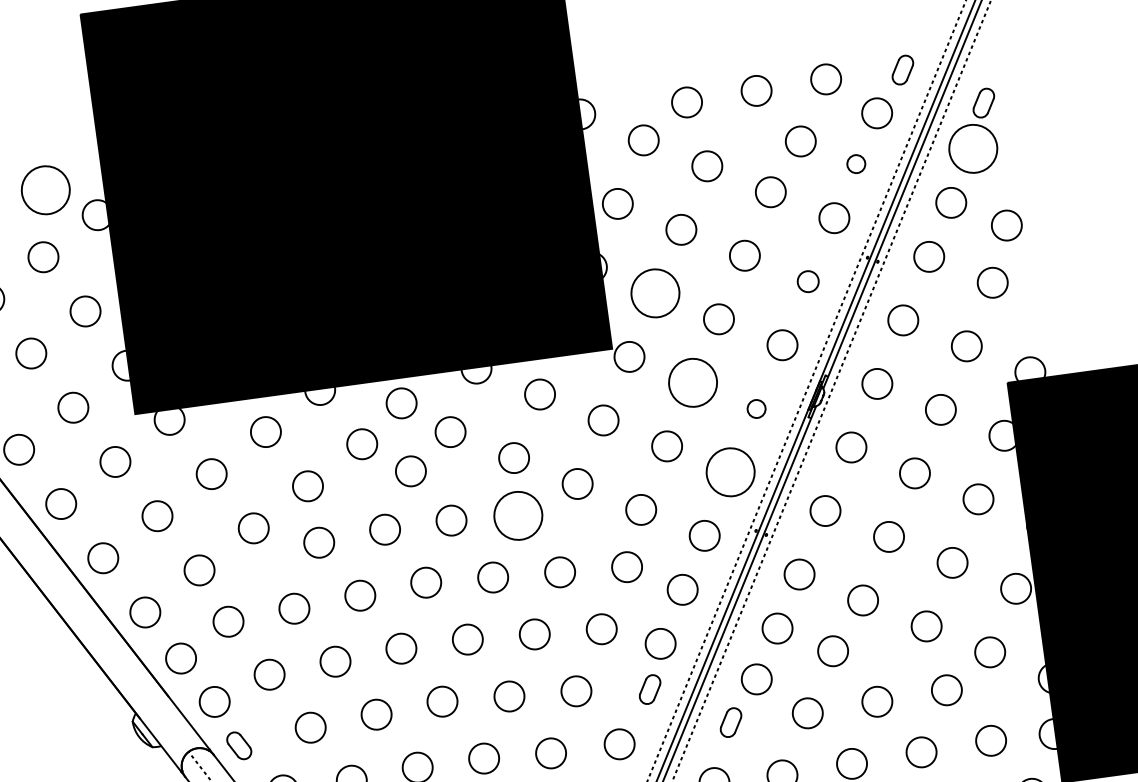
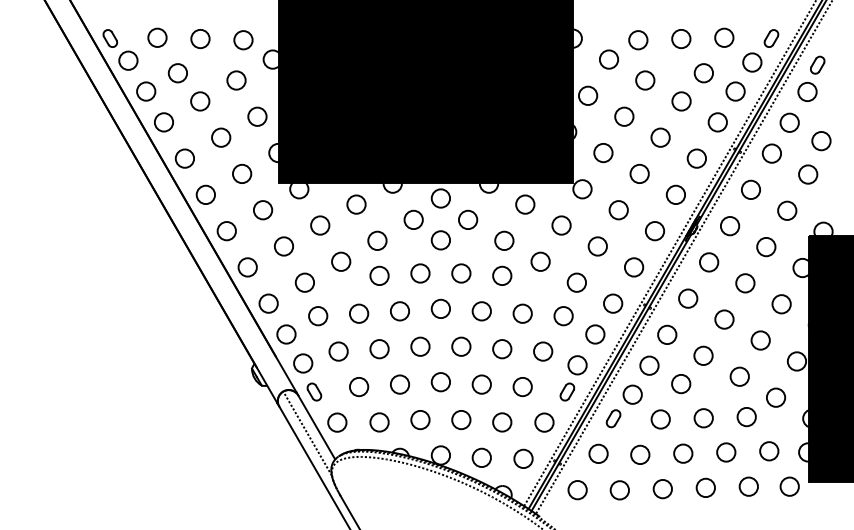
circle: (973, 148) -> (807, 91), size x0.62
circle: (856, 164) -> (735, 91), size x1.67
circle: (45, 190) -> (243, 40), size x0.62
circle: (807, 281) -> (696, 158), size x1.43
circle: (655, 292) -> (603, 152), size x0.62
circle: (692, 383) -> (618, 210), size x0.62
circle: (755, 409) -> (654, 231), size x1.67
circle: (729, 472) -> (633, 267), size x0.62
circle: (518, 514) -> (502, 275), size x0.62

